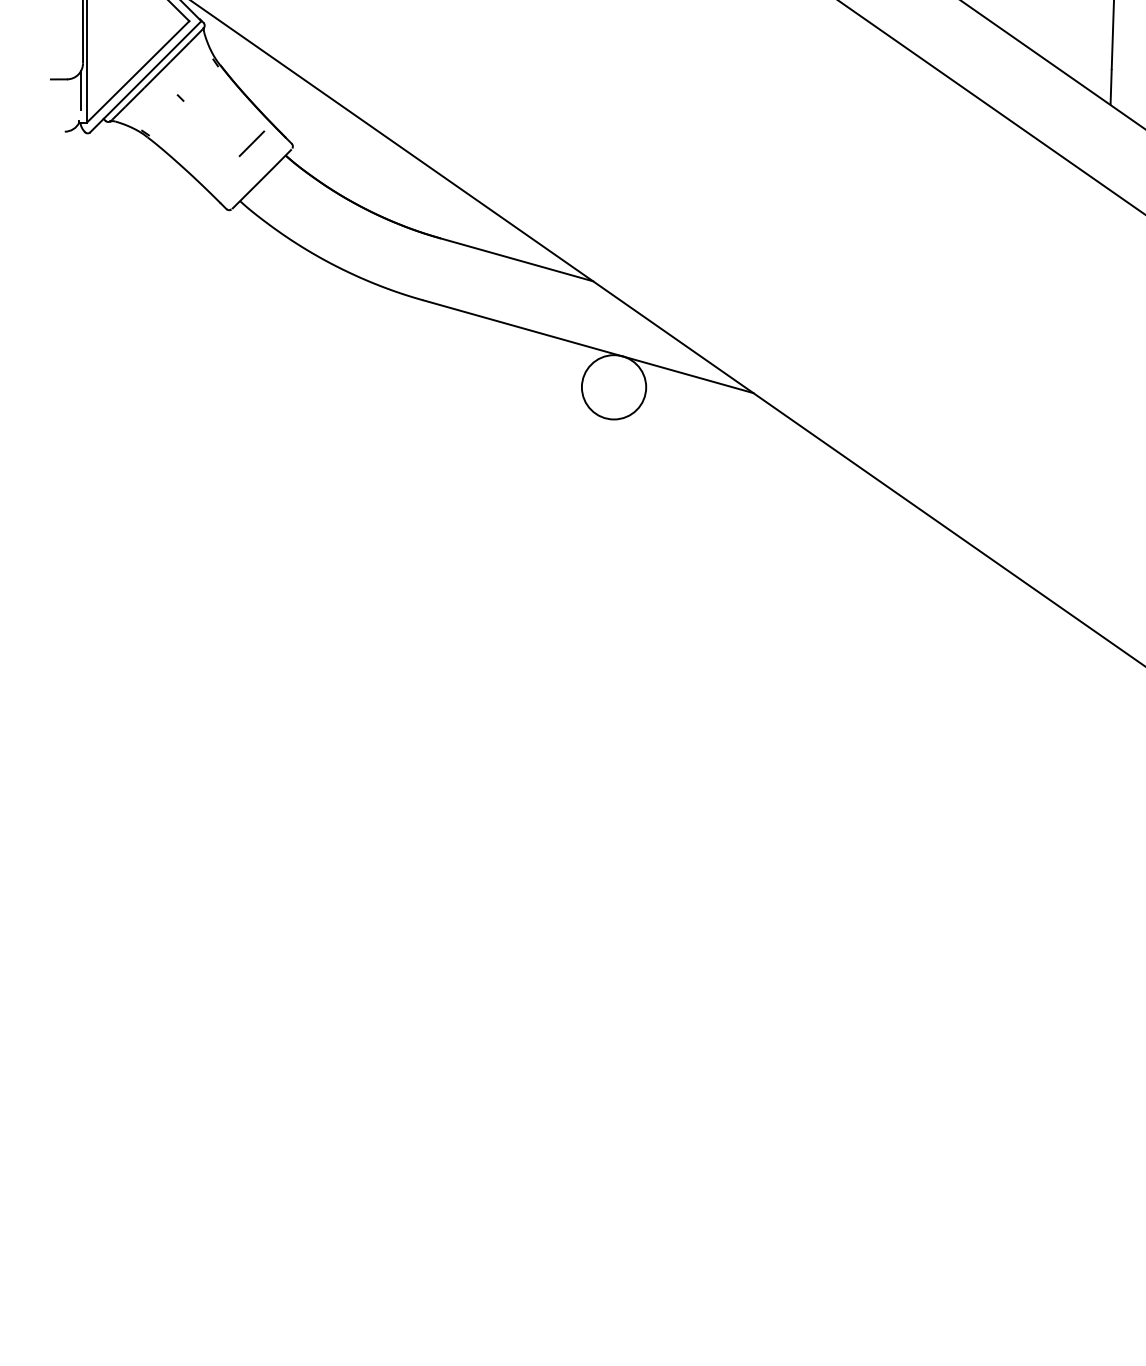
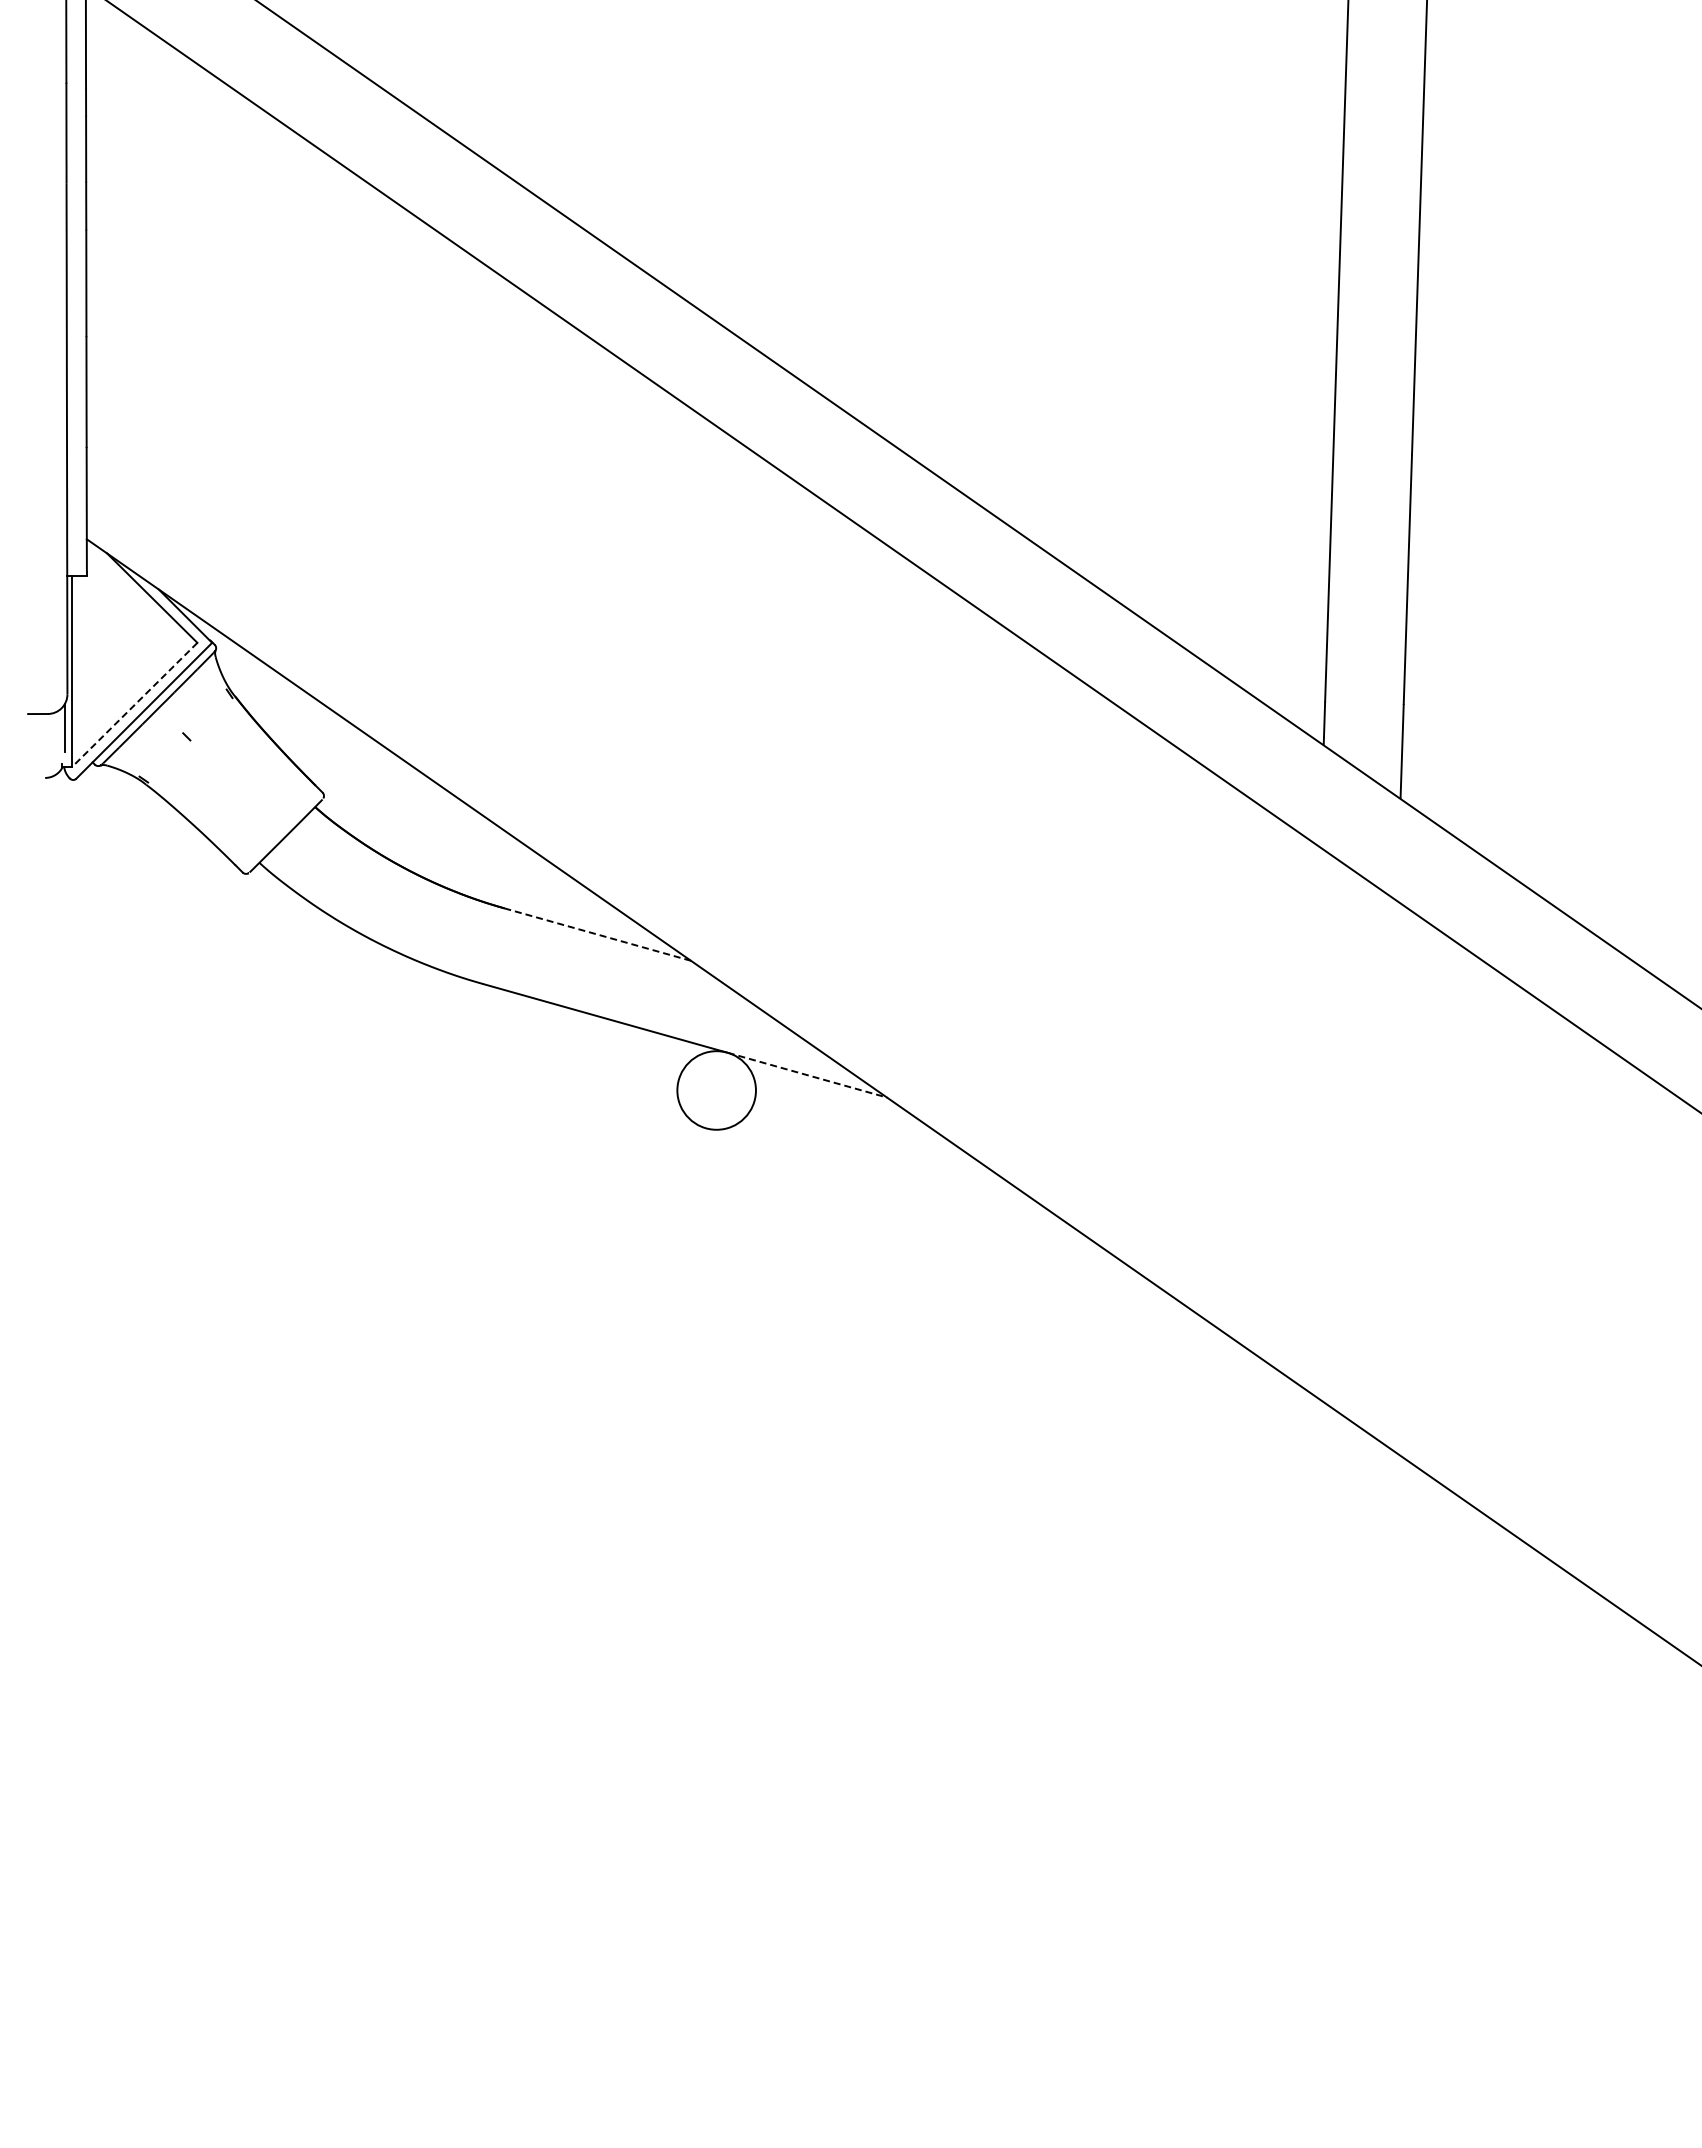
line: (137, 71) -> (134, 704), solid -> dashed
line: (251, 143) -> (273, 792), removed
line: (516, 259) -> (597, 934), solid -> dashed
line: (688, 375) -> (807, 1075), solid -> dashed

